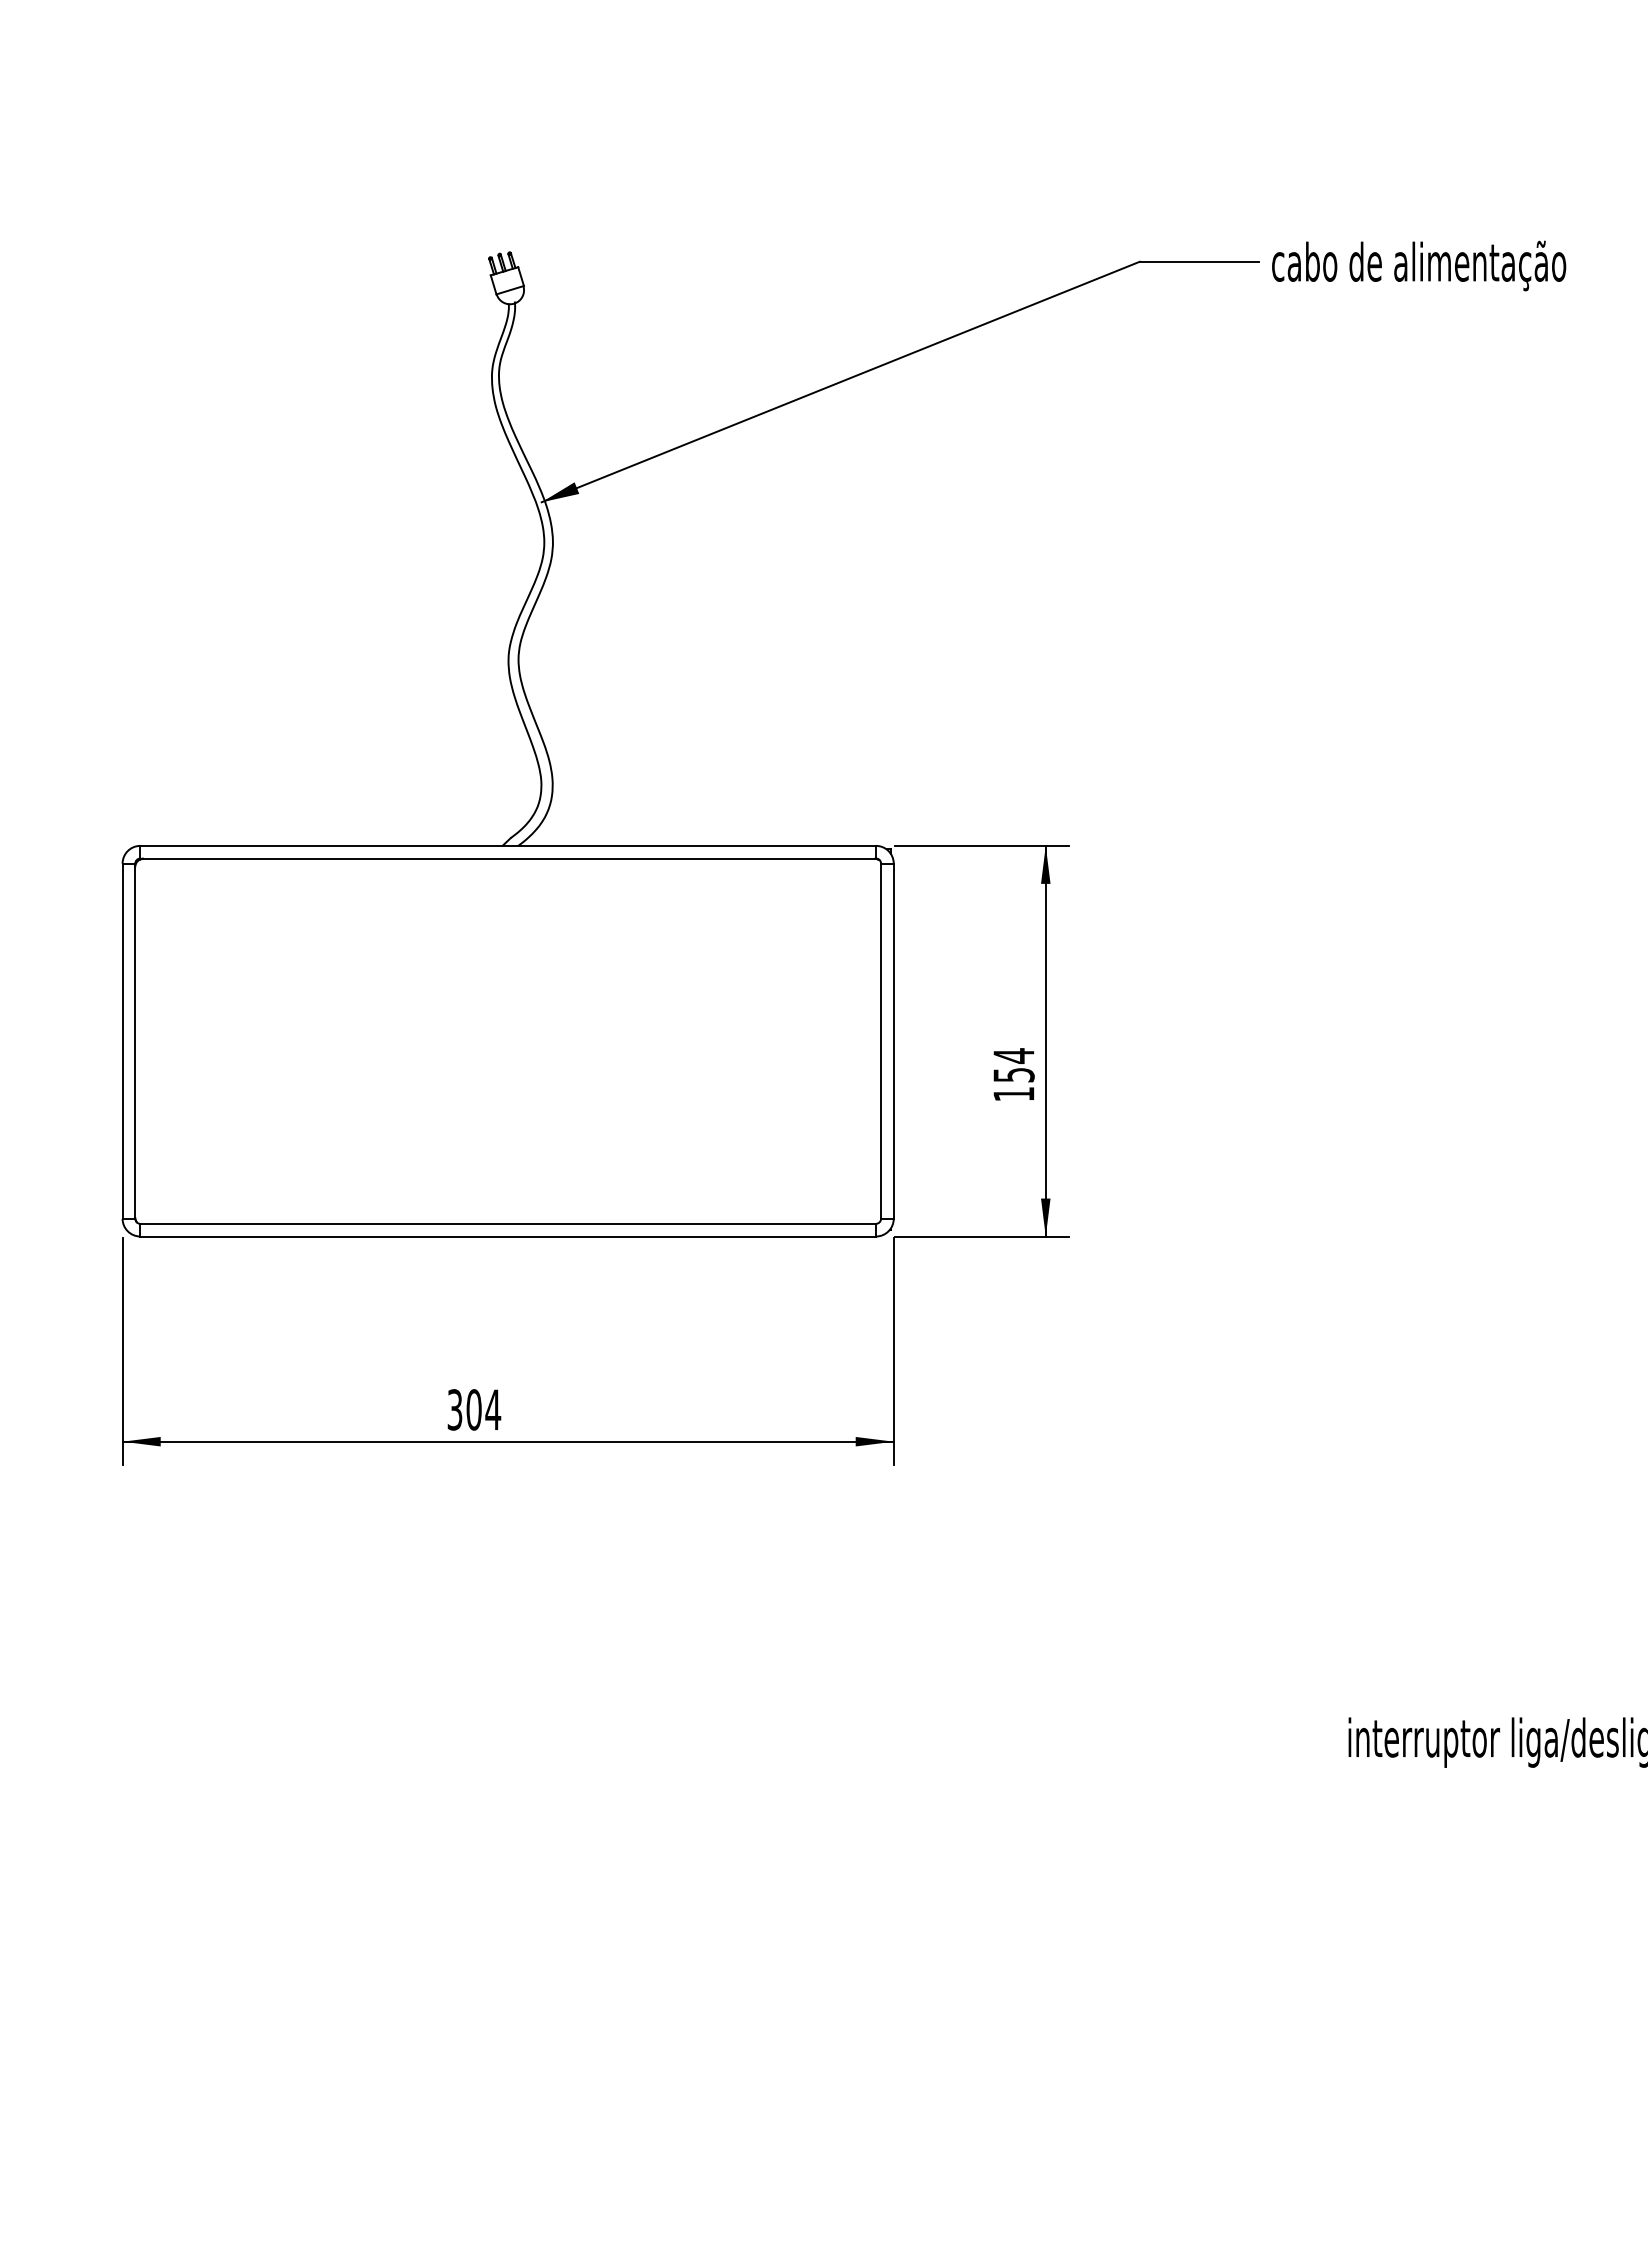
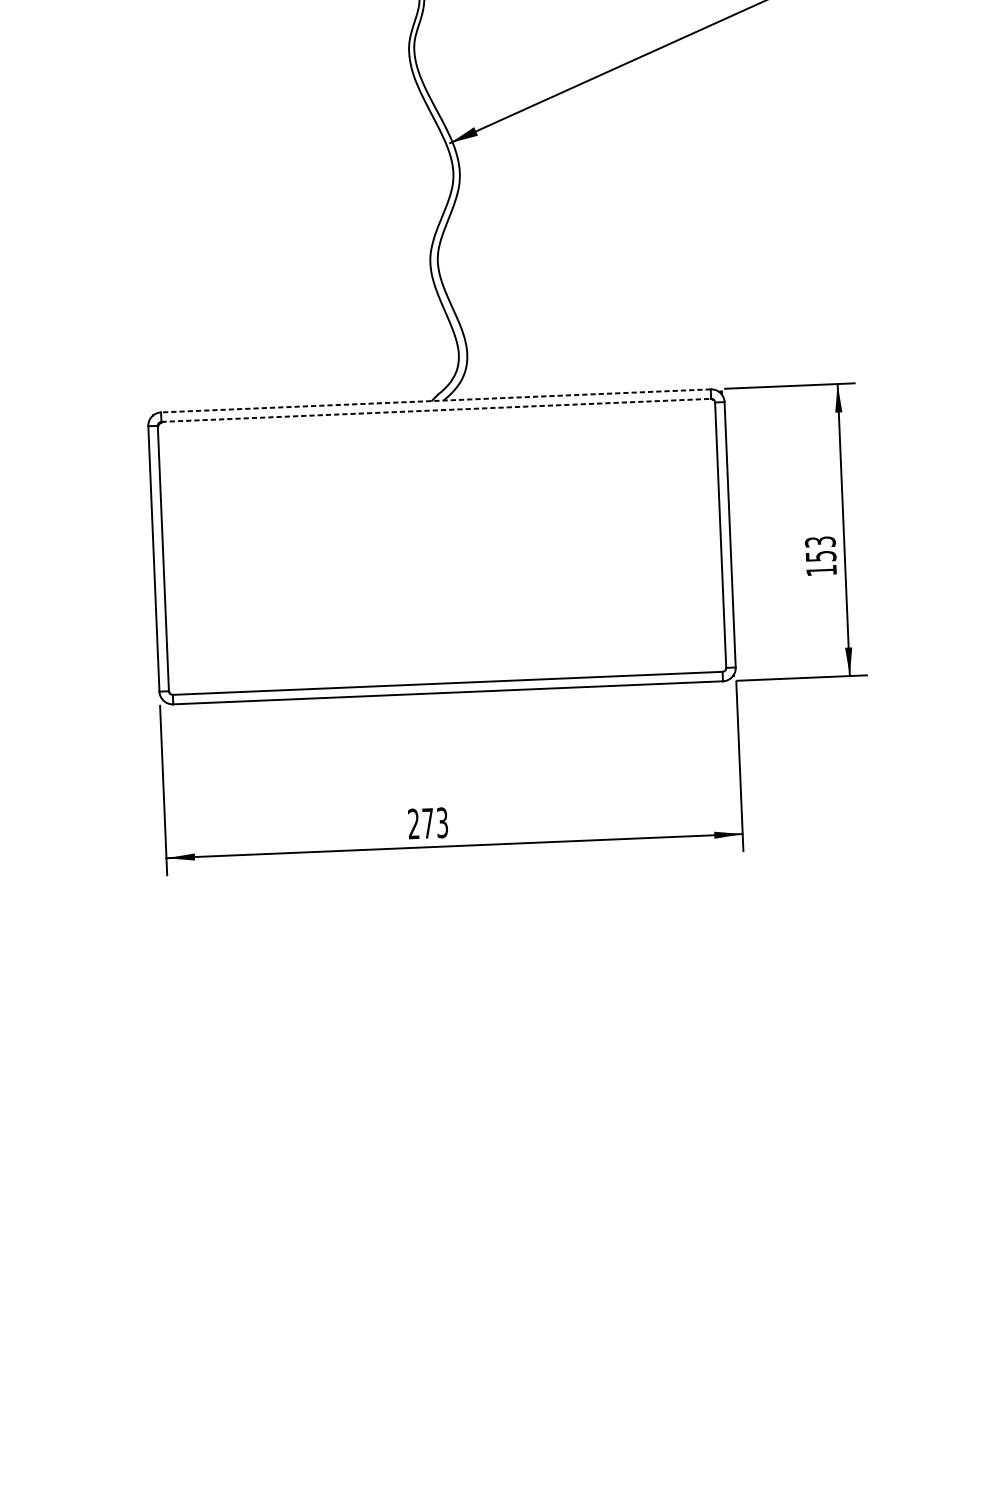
line: (508, 845) -> (436, 400), solid -> dashed
line: (508, 858) -> (436, 410), solid -> dashed
text: (1013, 1055) -> (820, 541), 154 -> 153
text: (474, 1409) -> (428, 823), 304 -> 273

